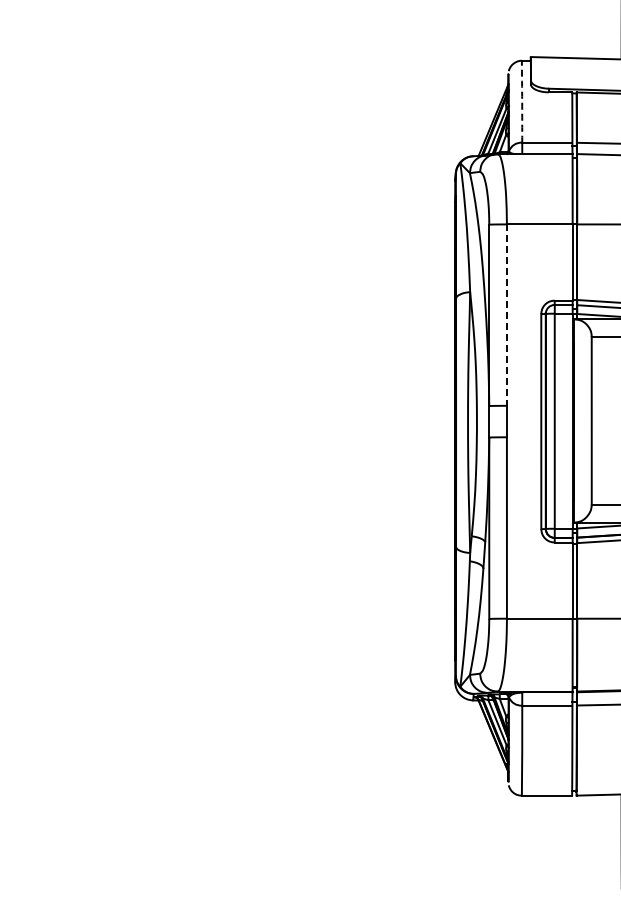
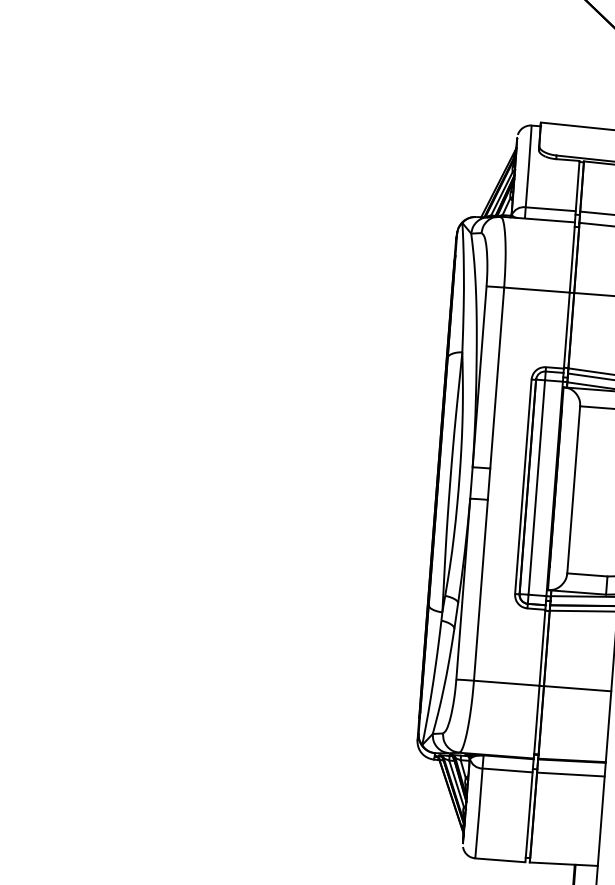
arc: (522, 101) -> (529, 166), dashed -> solid
line: (506, 315) -> (496, 378), dashed -> solid

